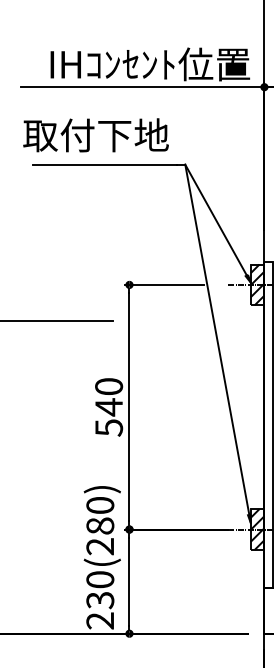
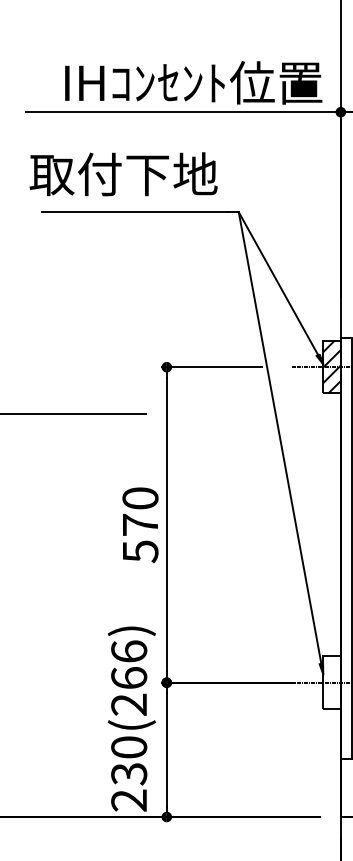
text: (109, 407) -> (140, 525), 540 -> 570
text: (100, 515) -> (129, 664), 230(280) -> 230(266)
hatch: (257, 529) -> (331, 682), removed

